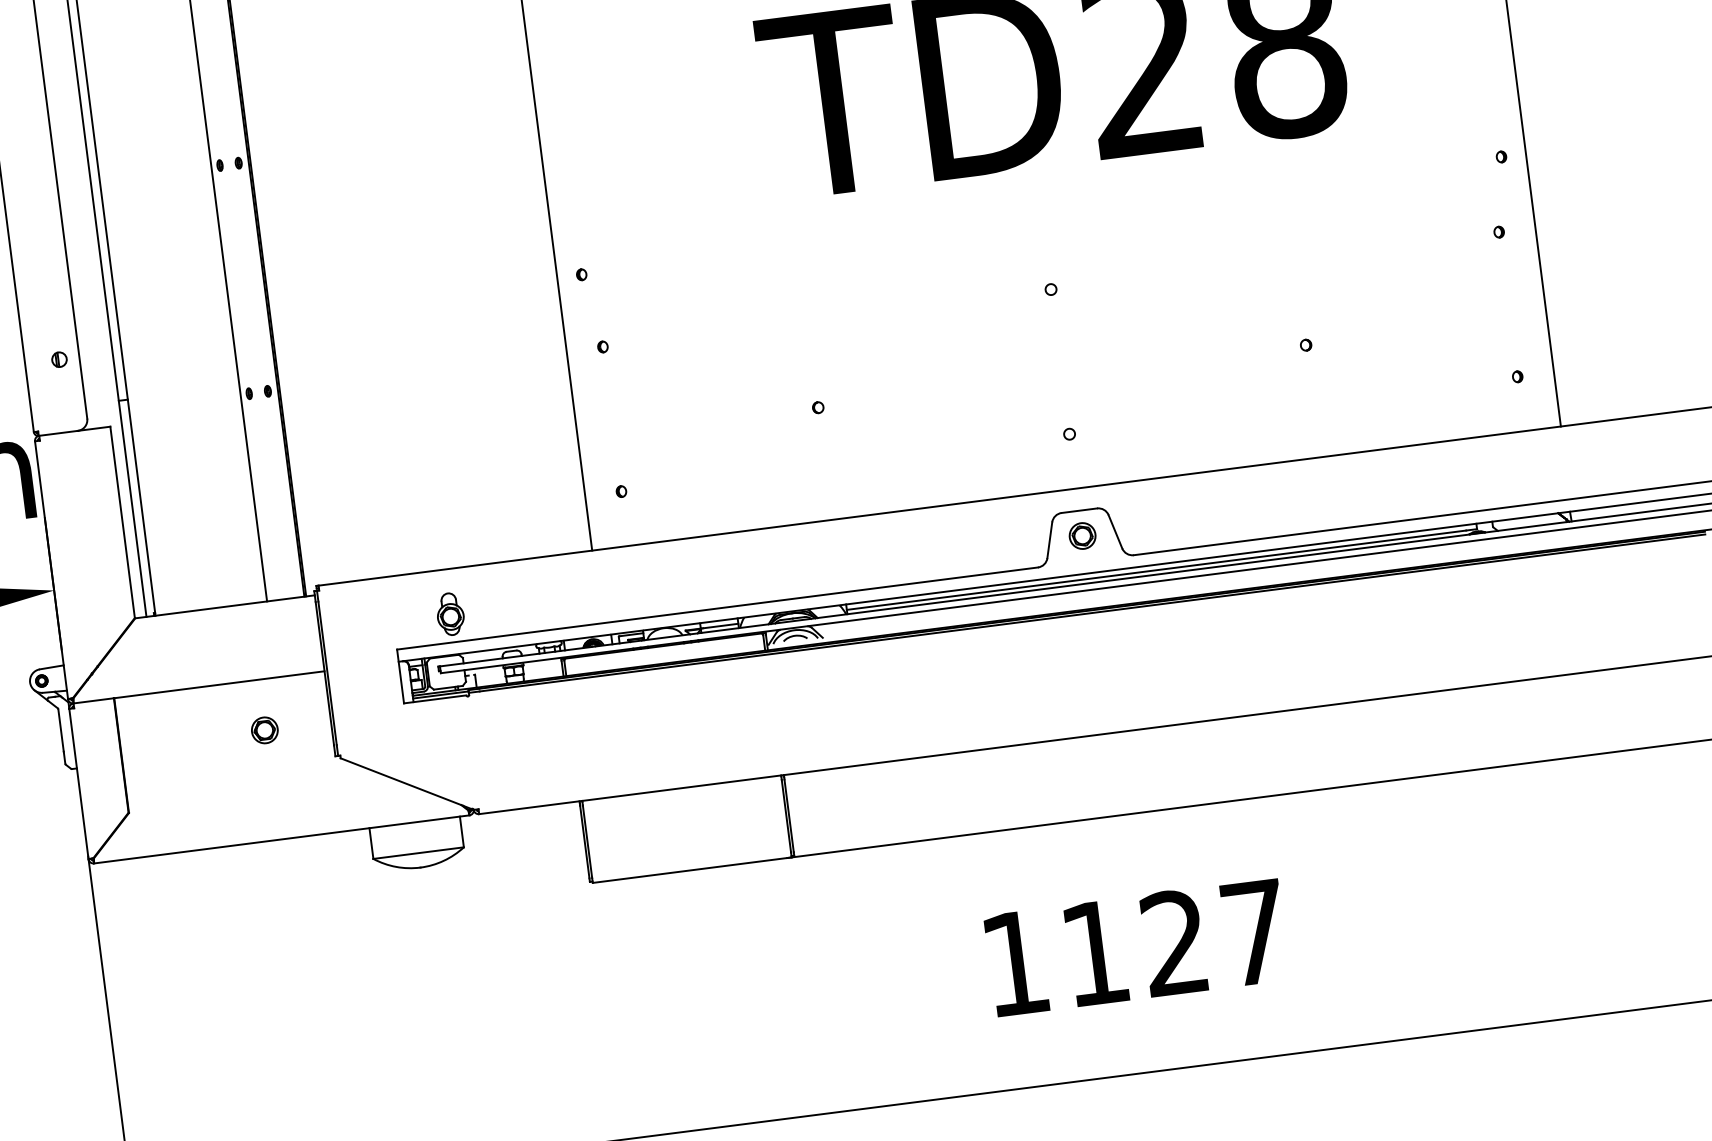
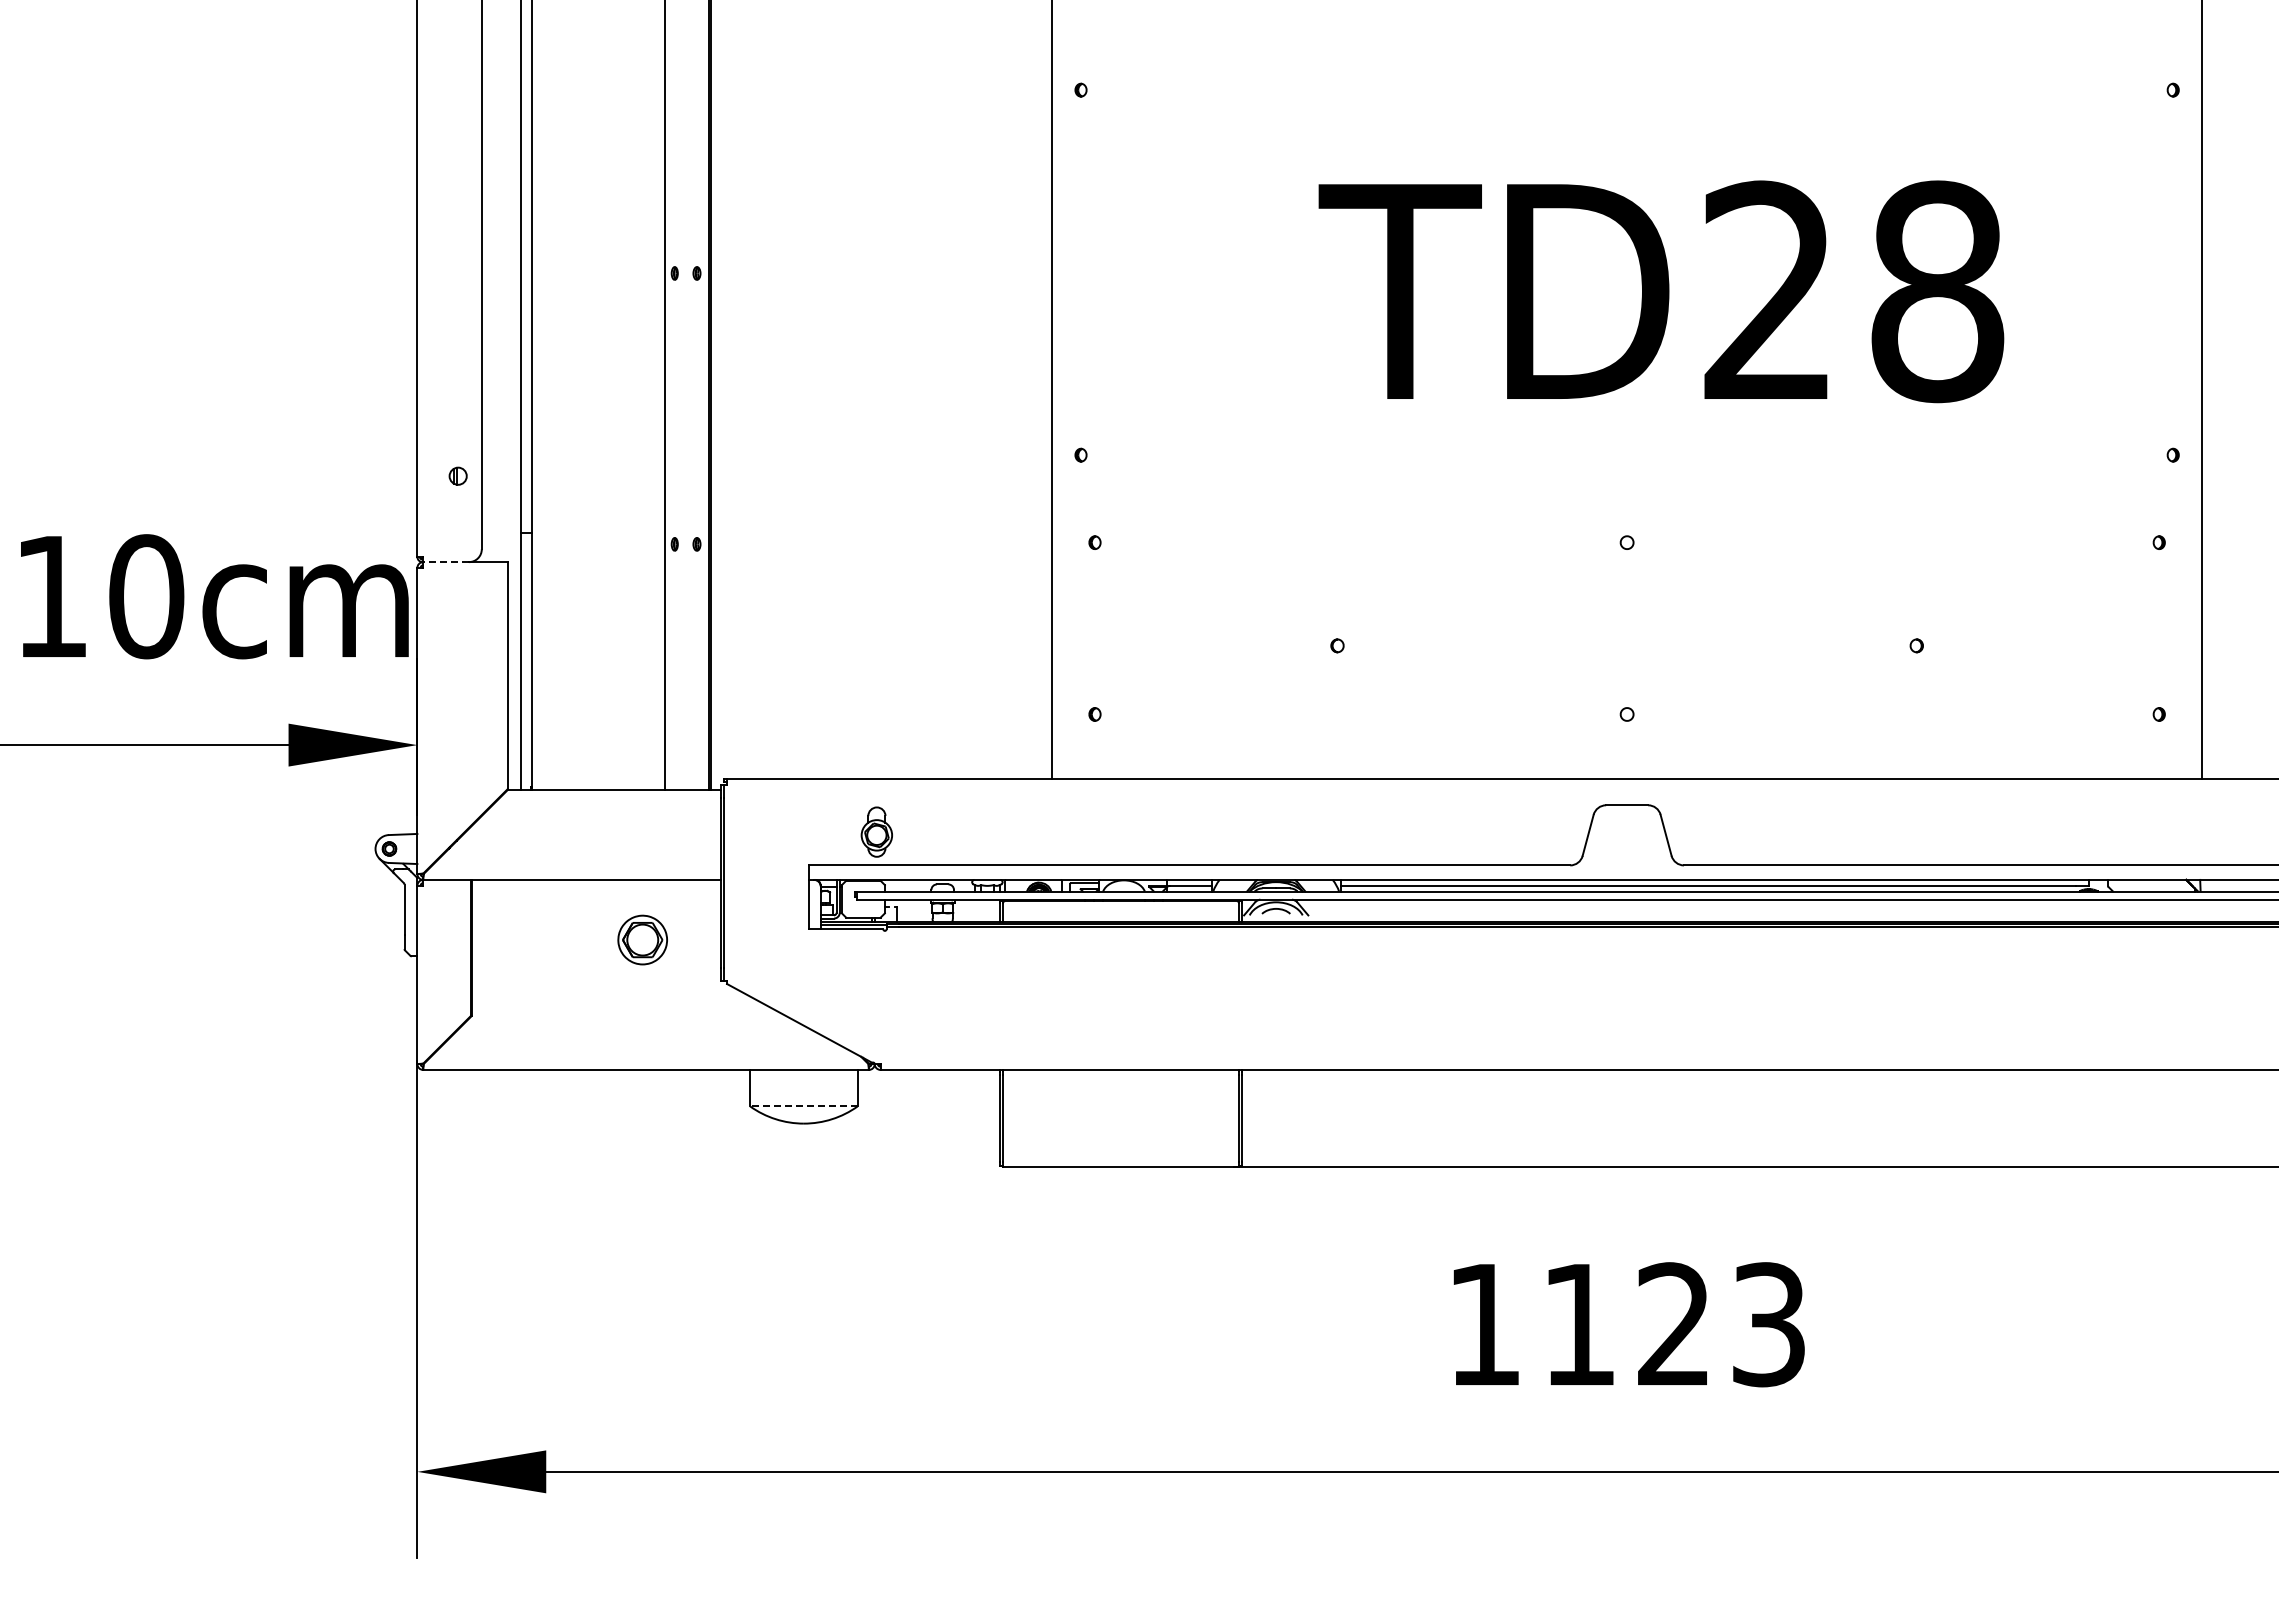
line: (58, 433) -> (445, 562), solid -> dashed
part: (1082, 536) -> (1627, 835), removed
part: (264, 729) -> (642, 939), size x1.6
line: (418, 853) -> (803, 1106), solid -> dashed
text: (1254, 932) -> (1768, 1324), 1127 -> 1123

